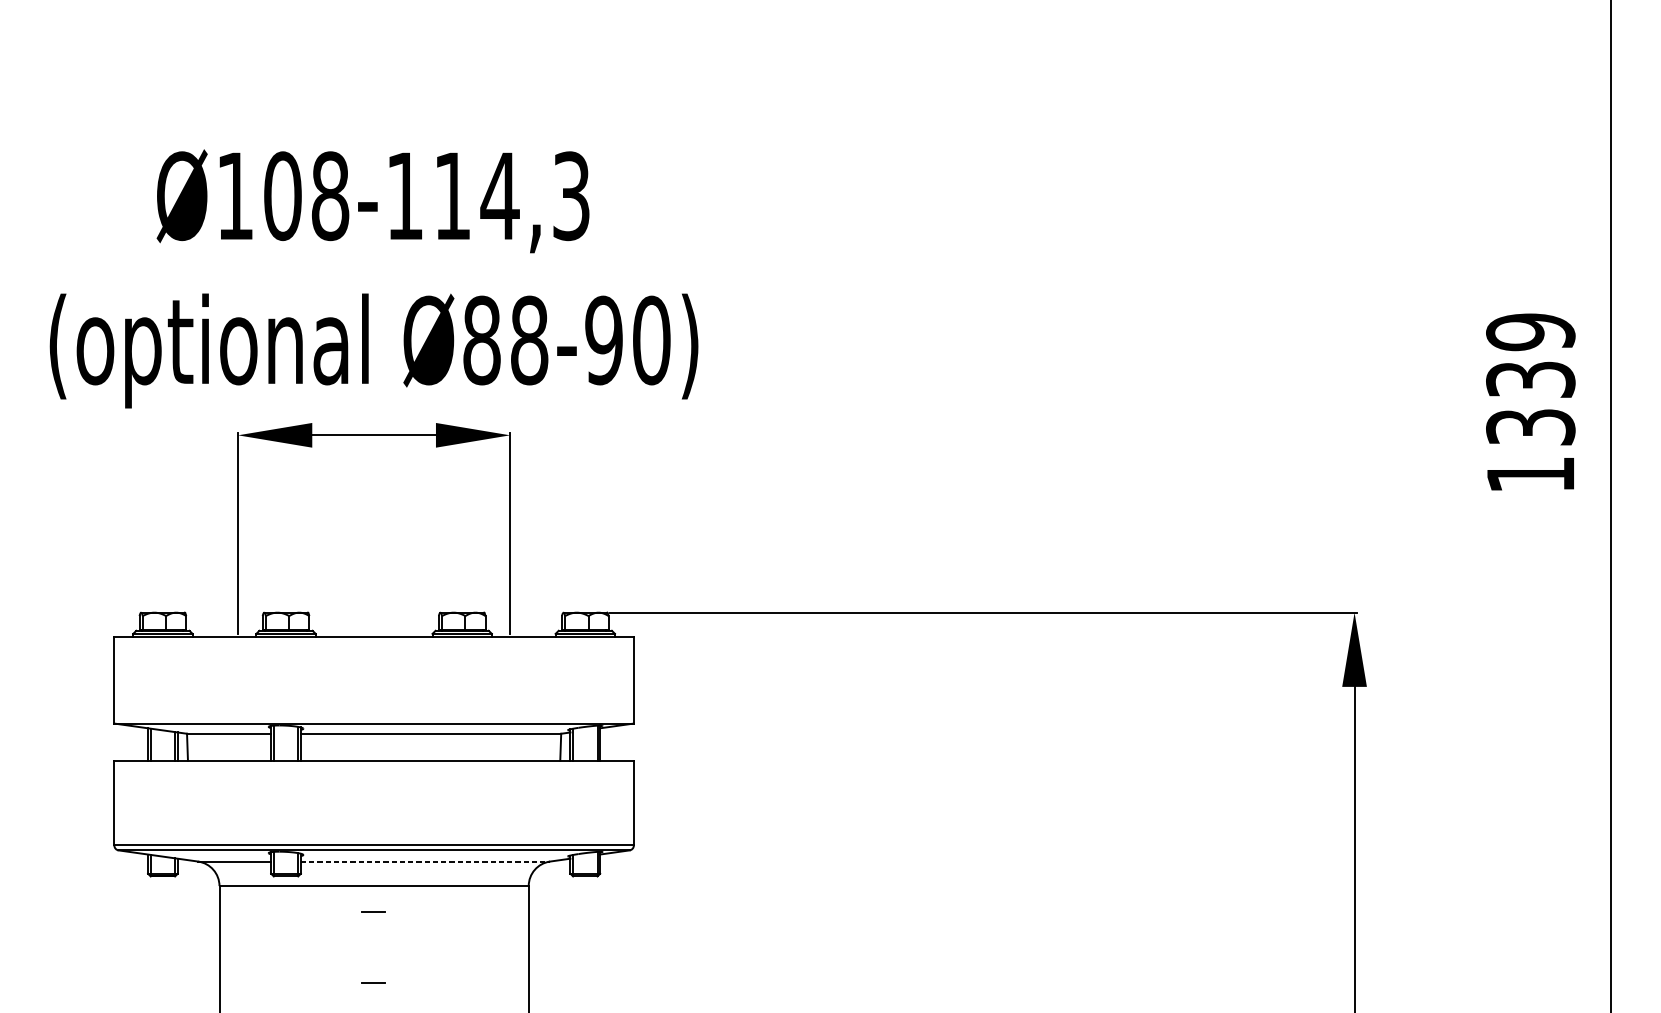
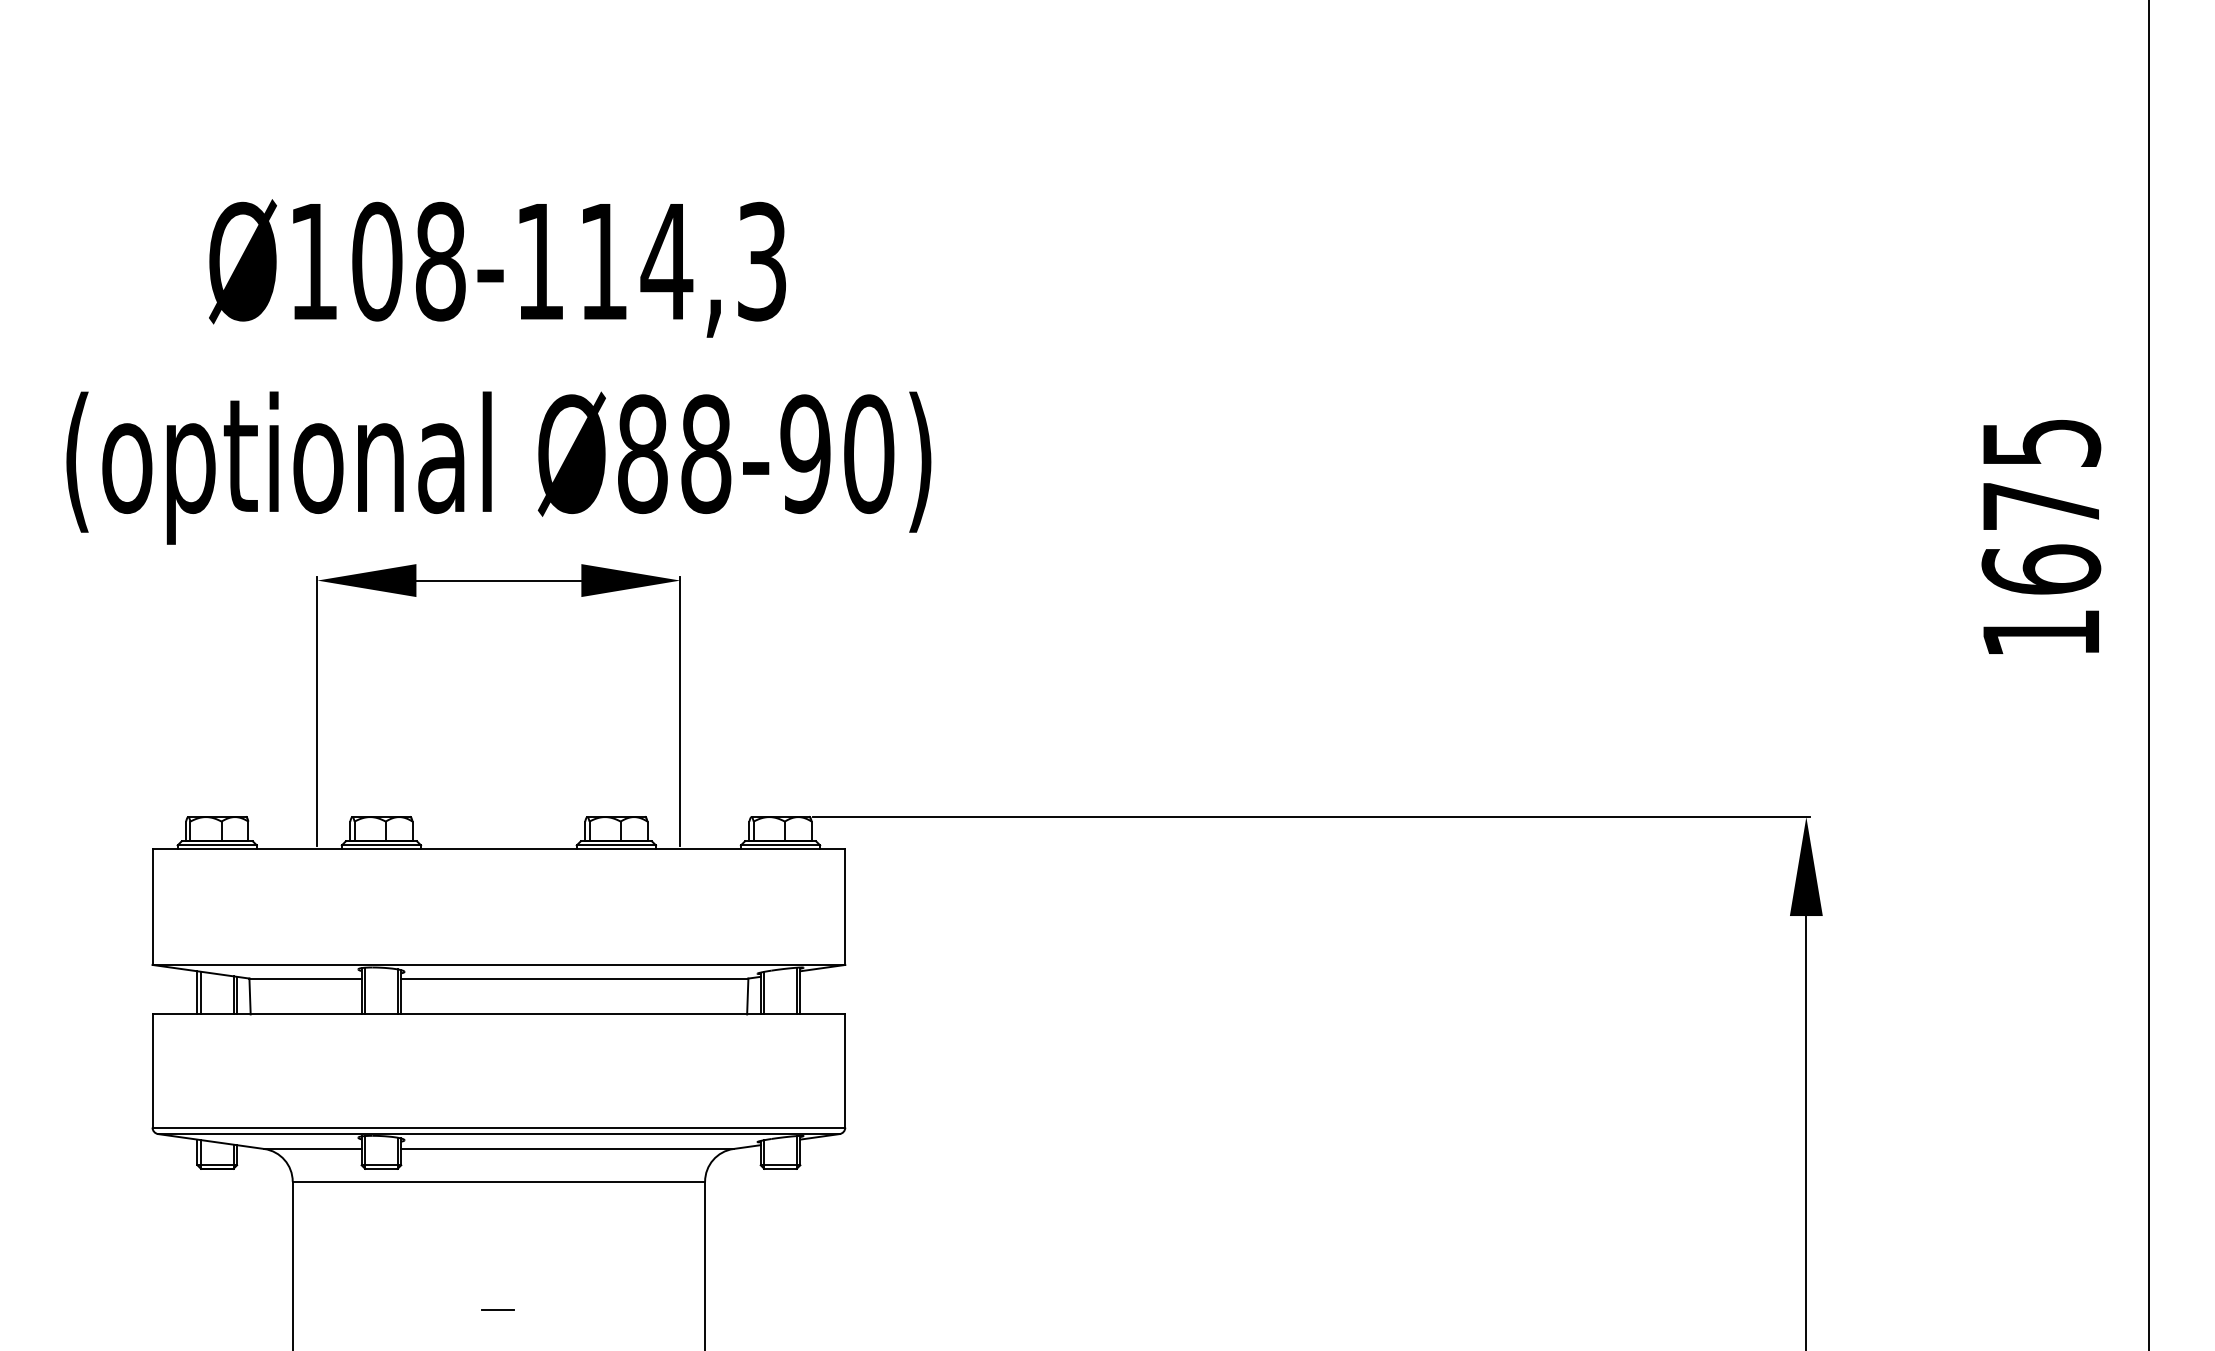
text: (1530, 379) -> (2041, 506), 1339 -> 1675
line: (425, 861) -> (567, 1149), dashed -> solid
line: (373, 911) -> (497, 1215), removed

